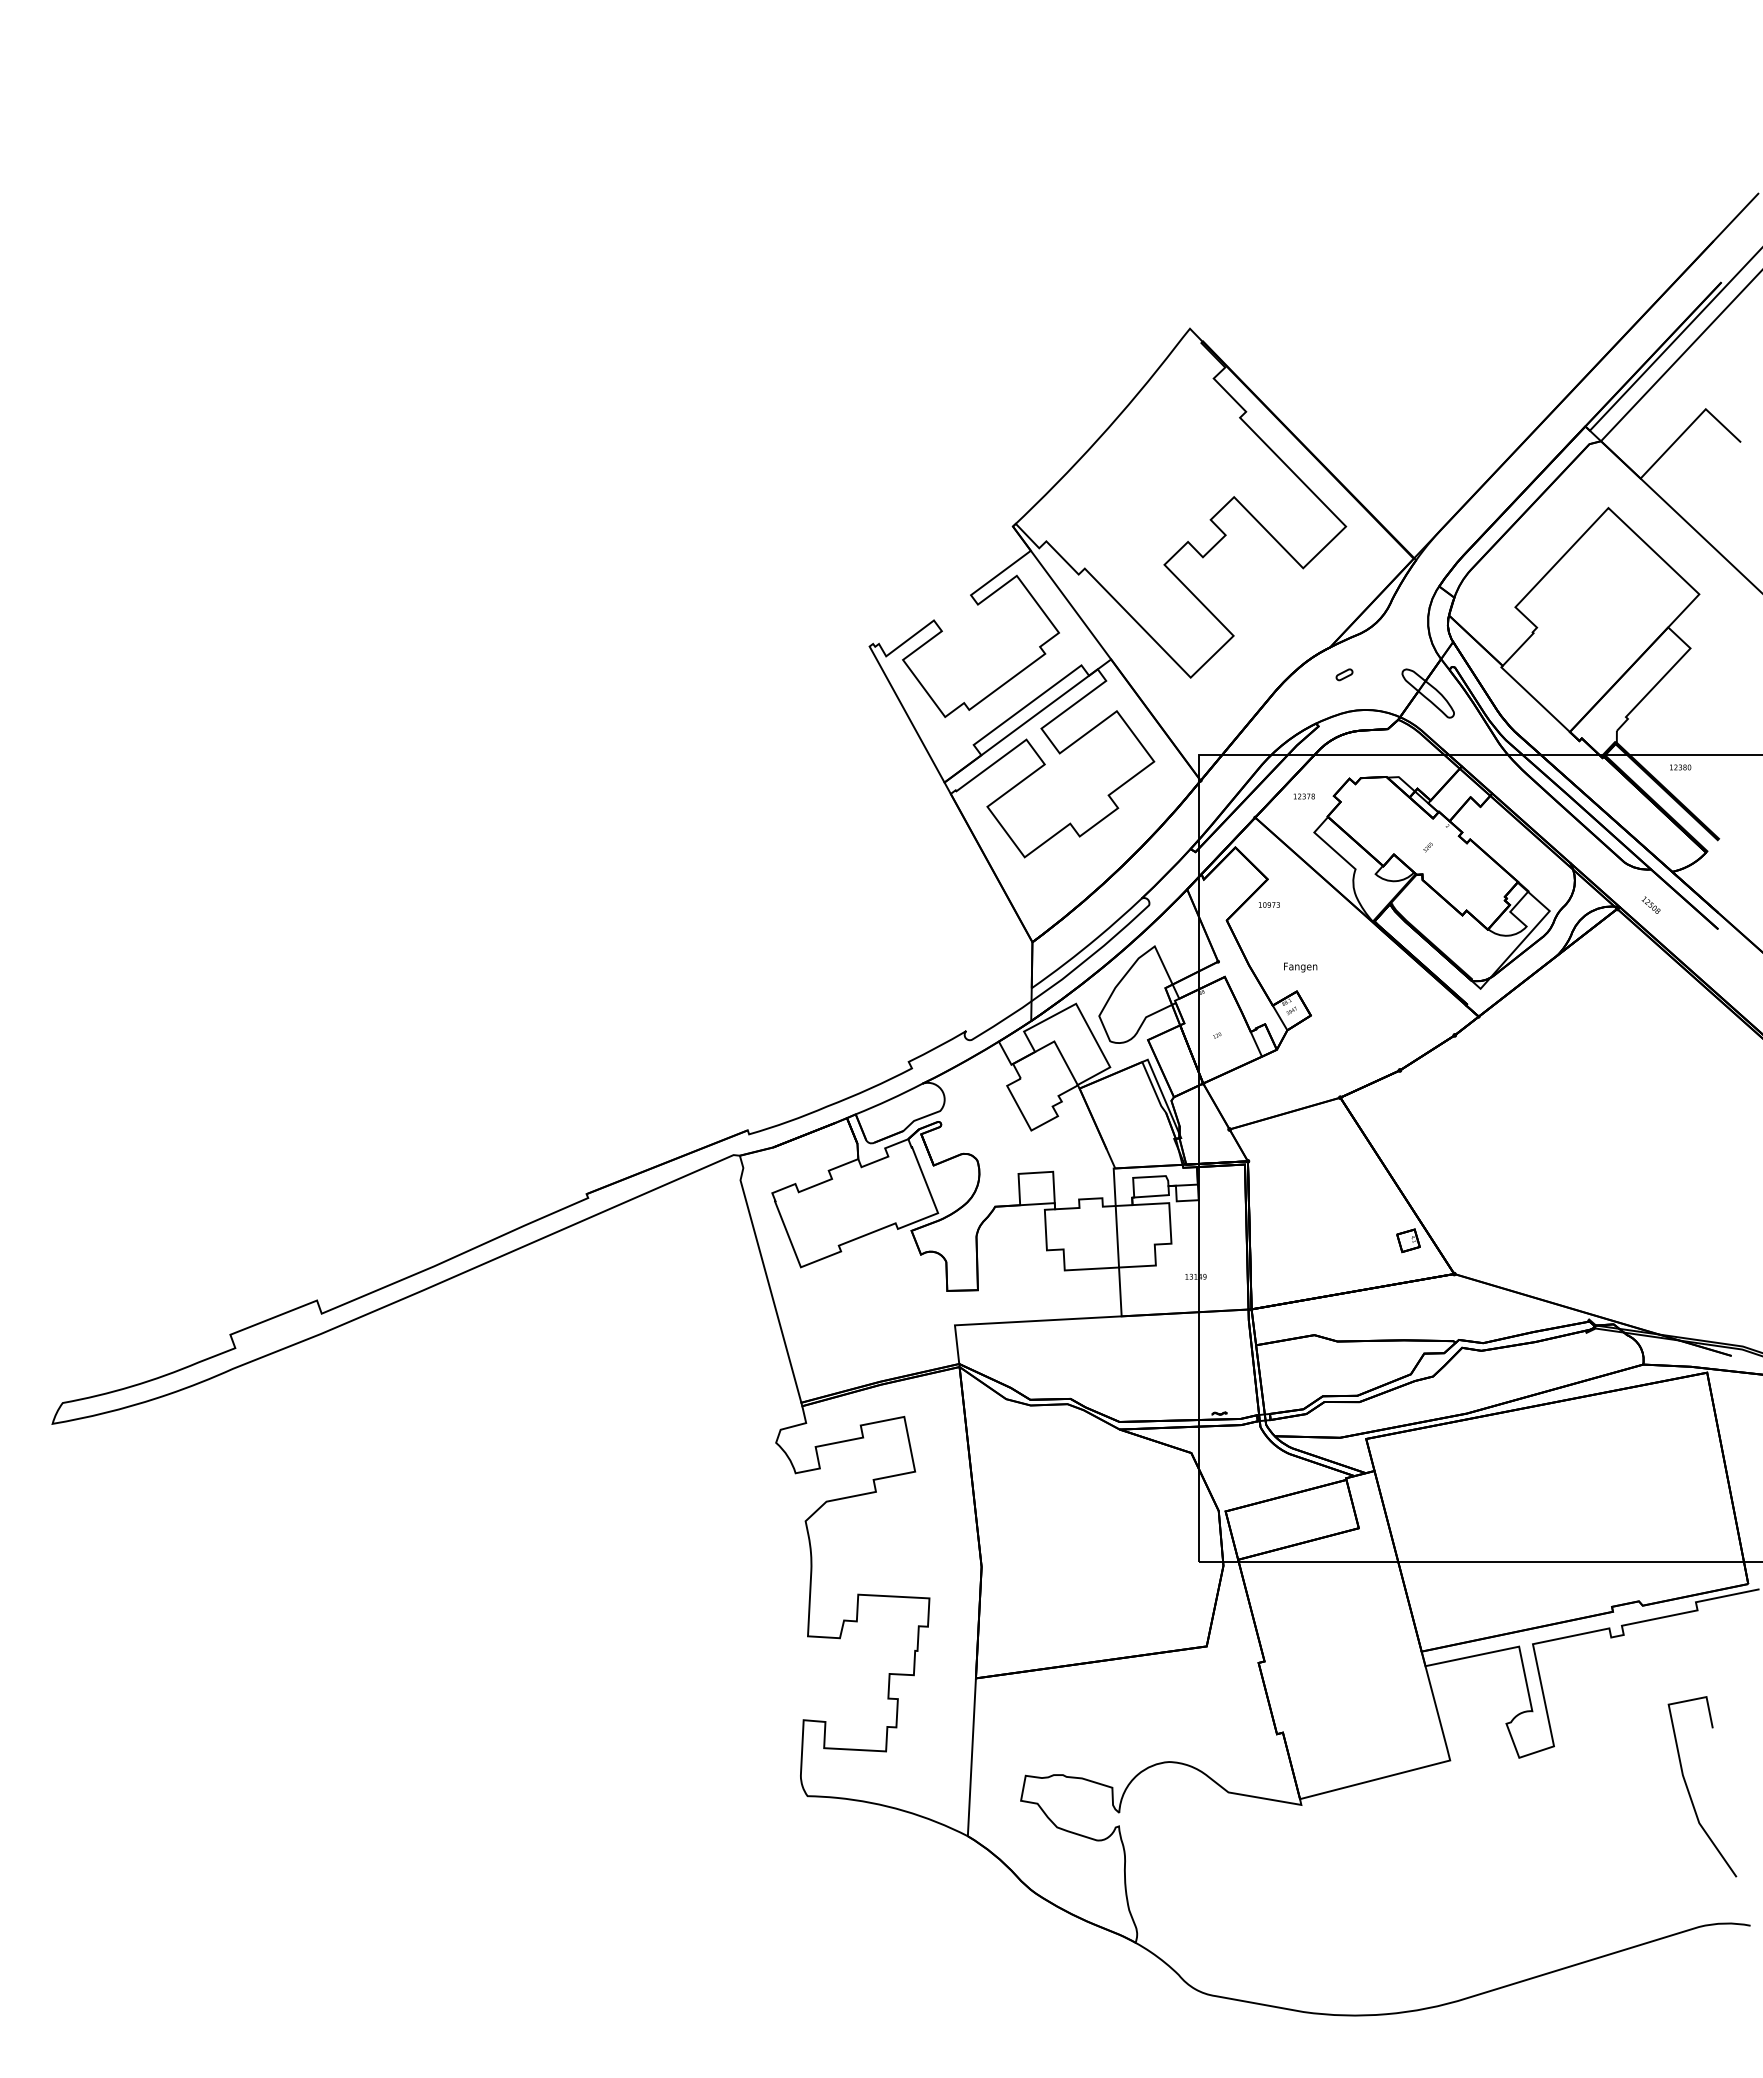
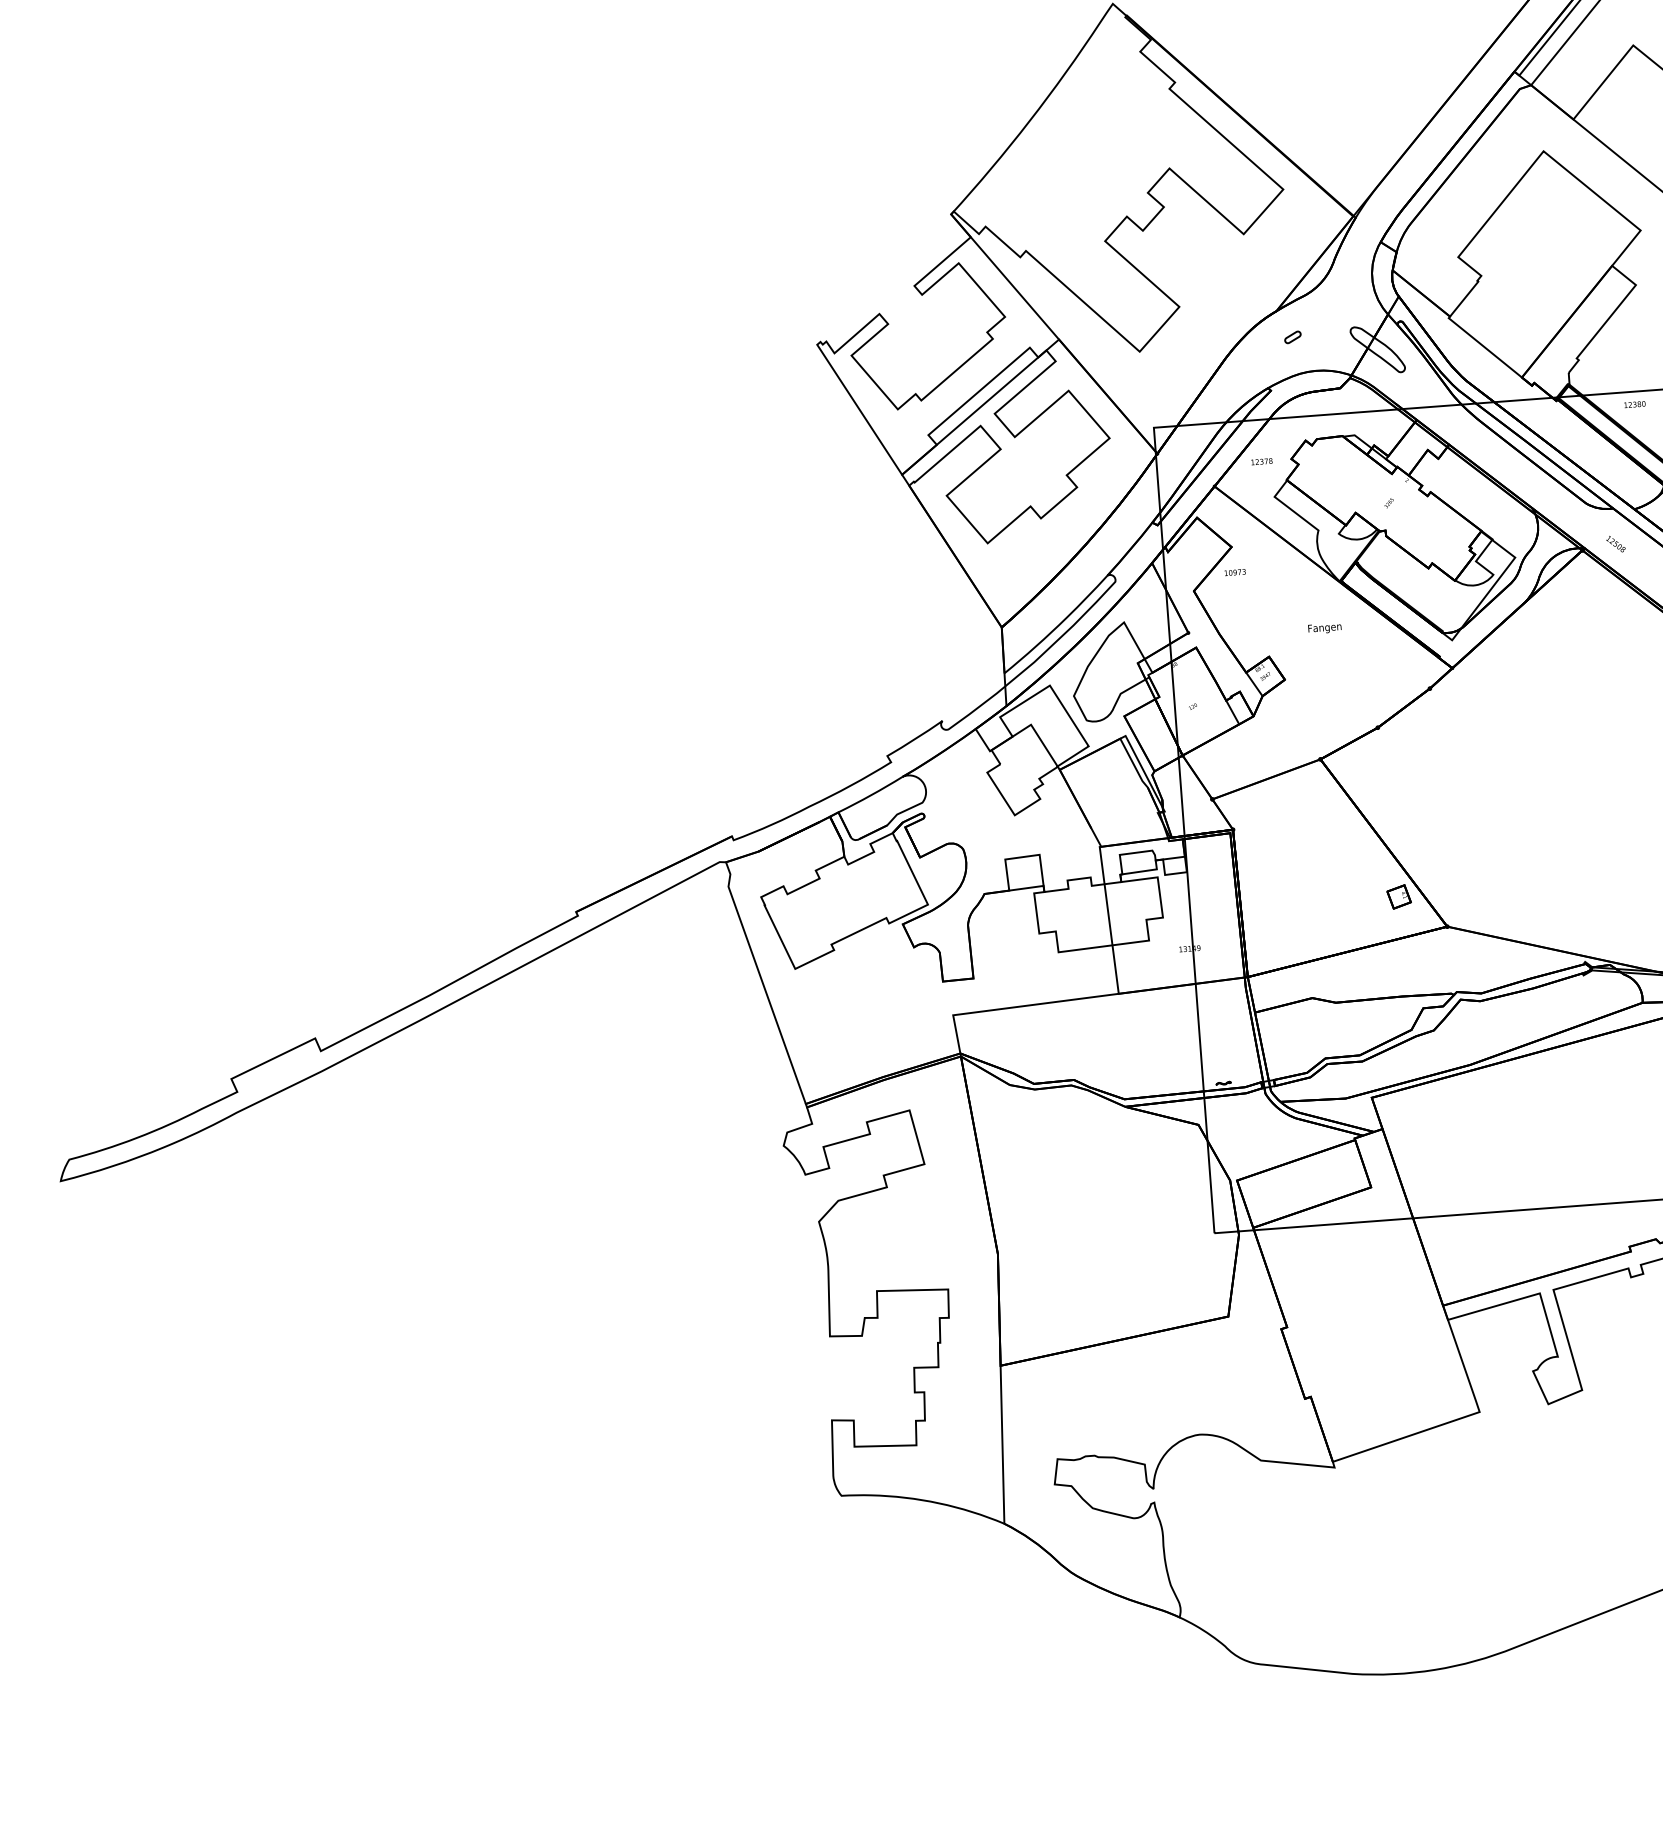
text: (1300, 967) -> (1324, 628), moved

